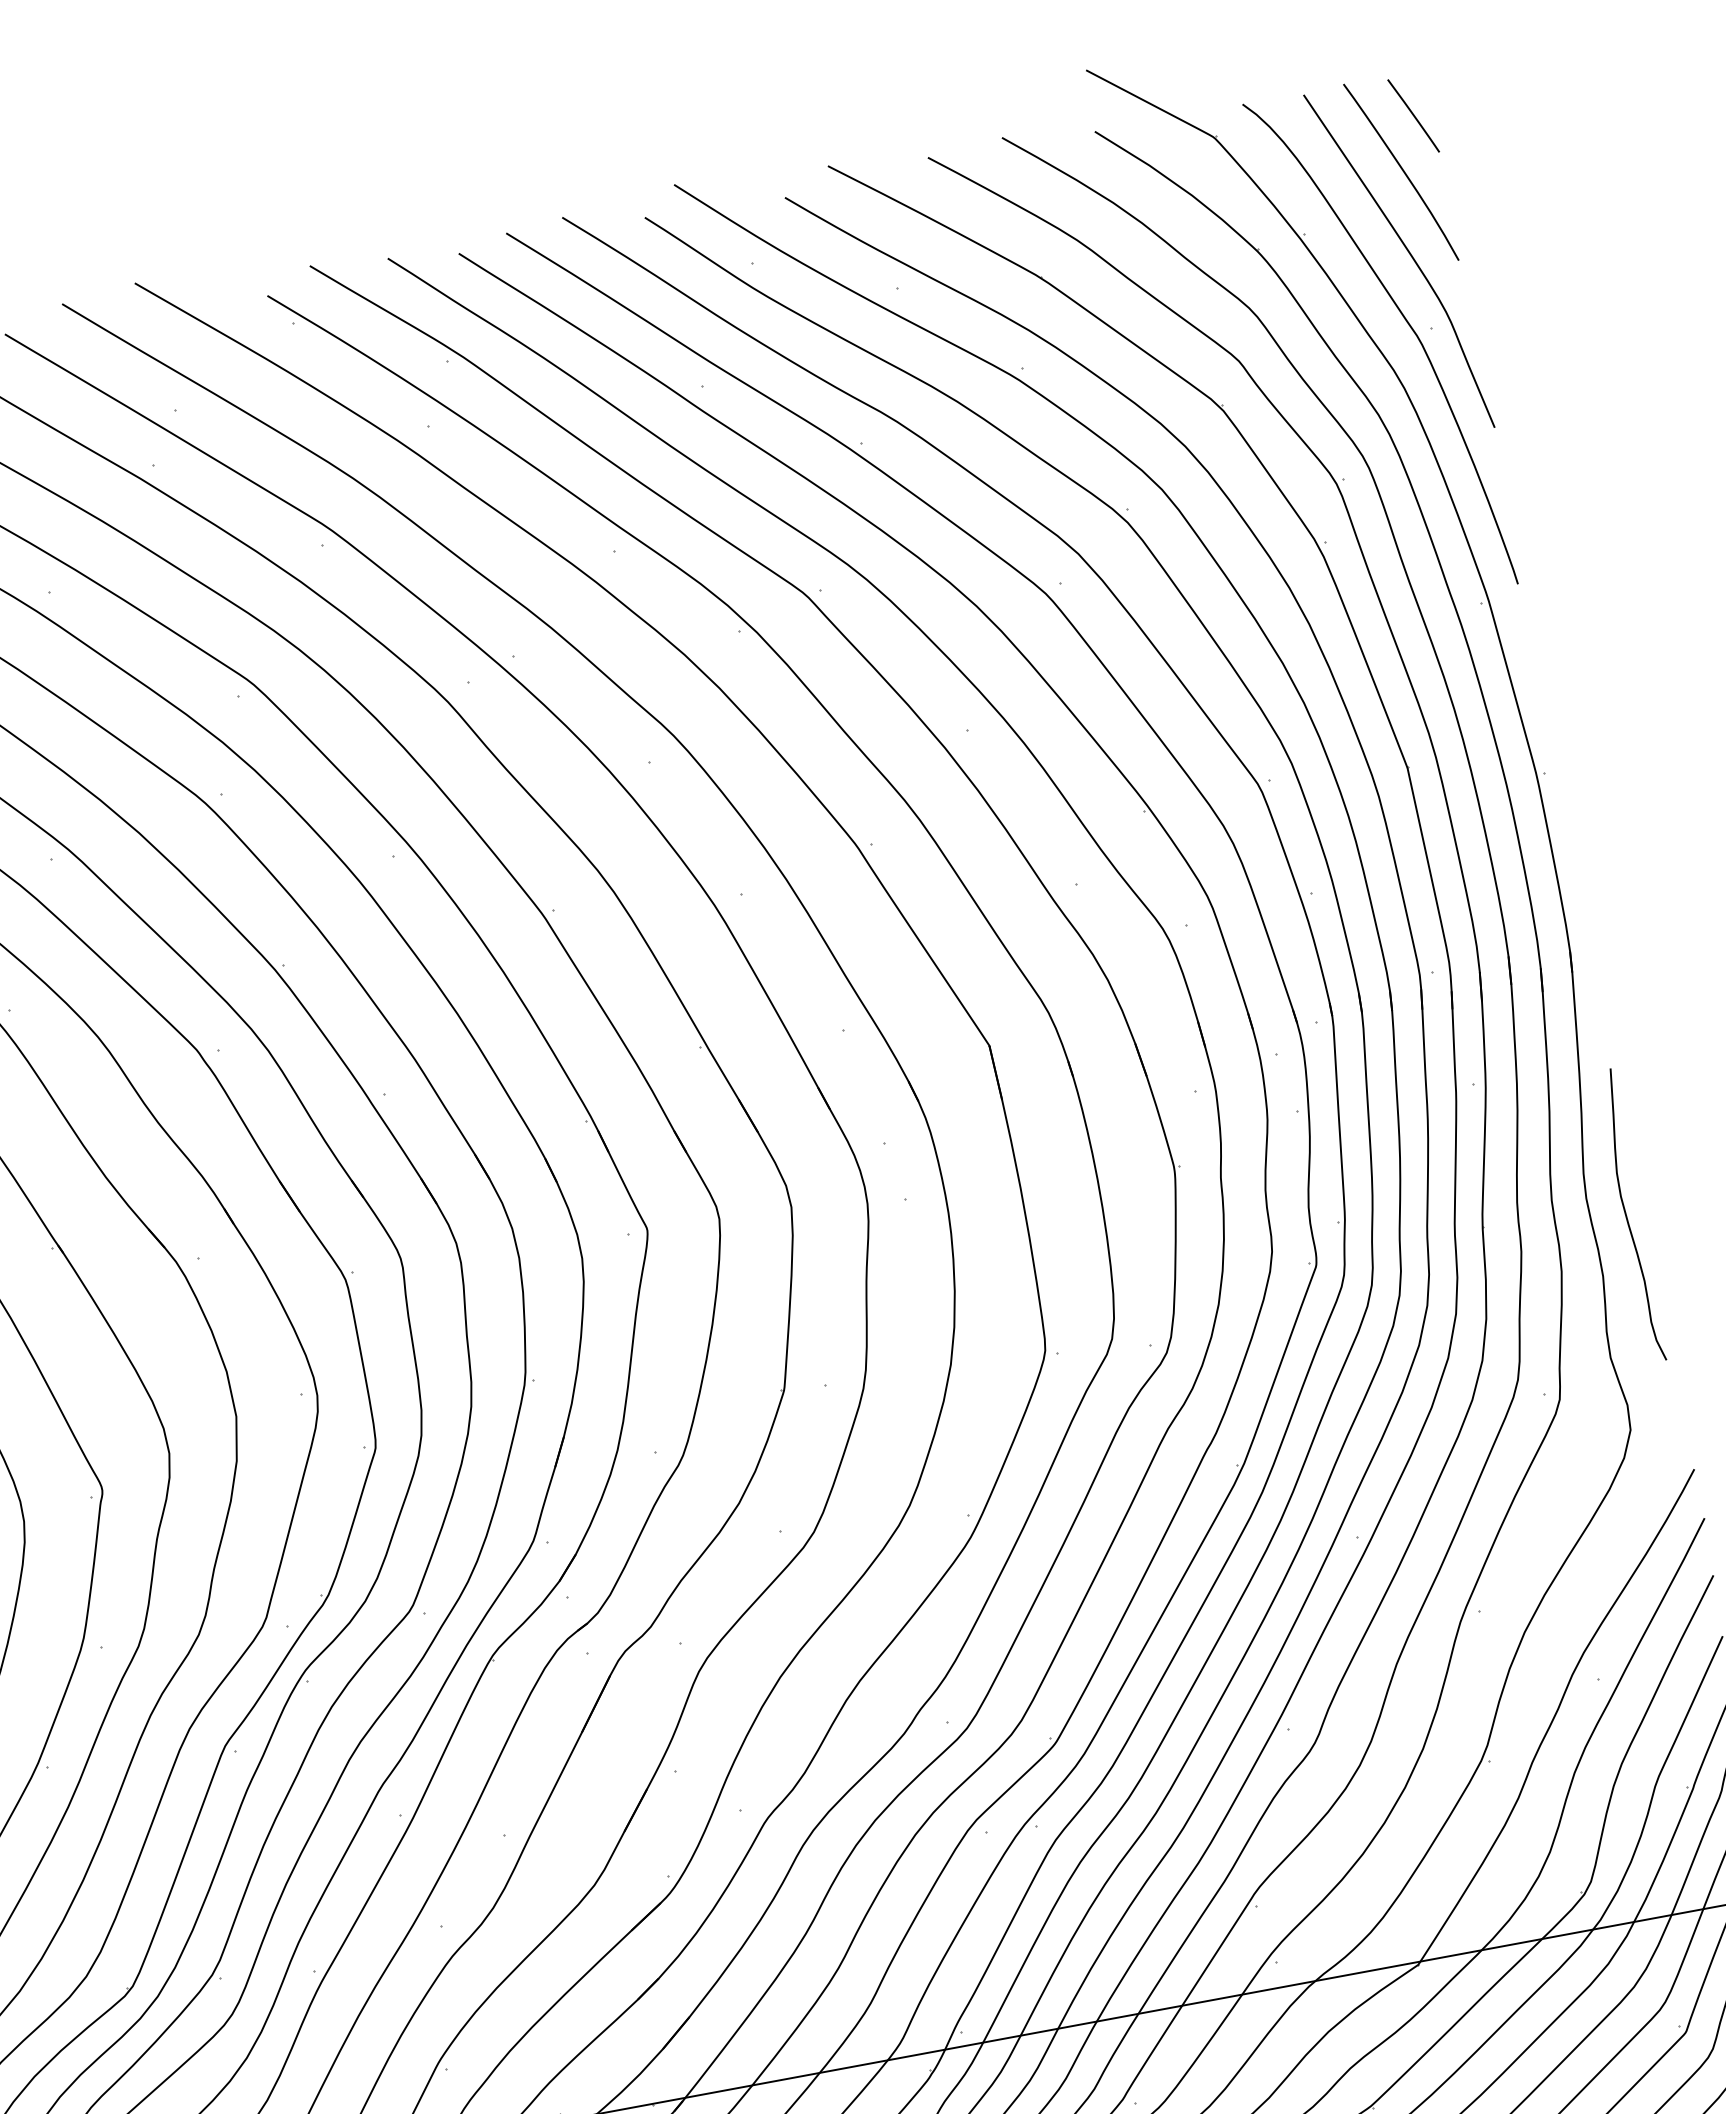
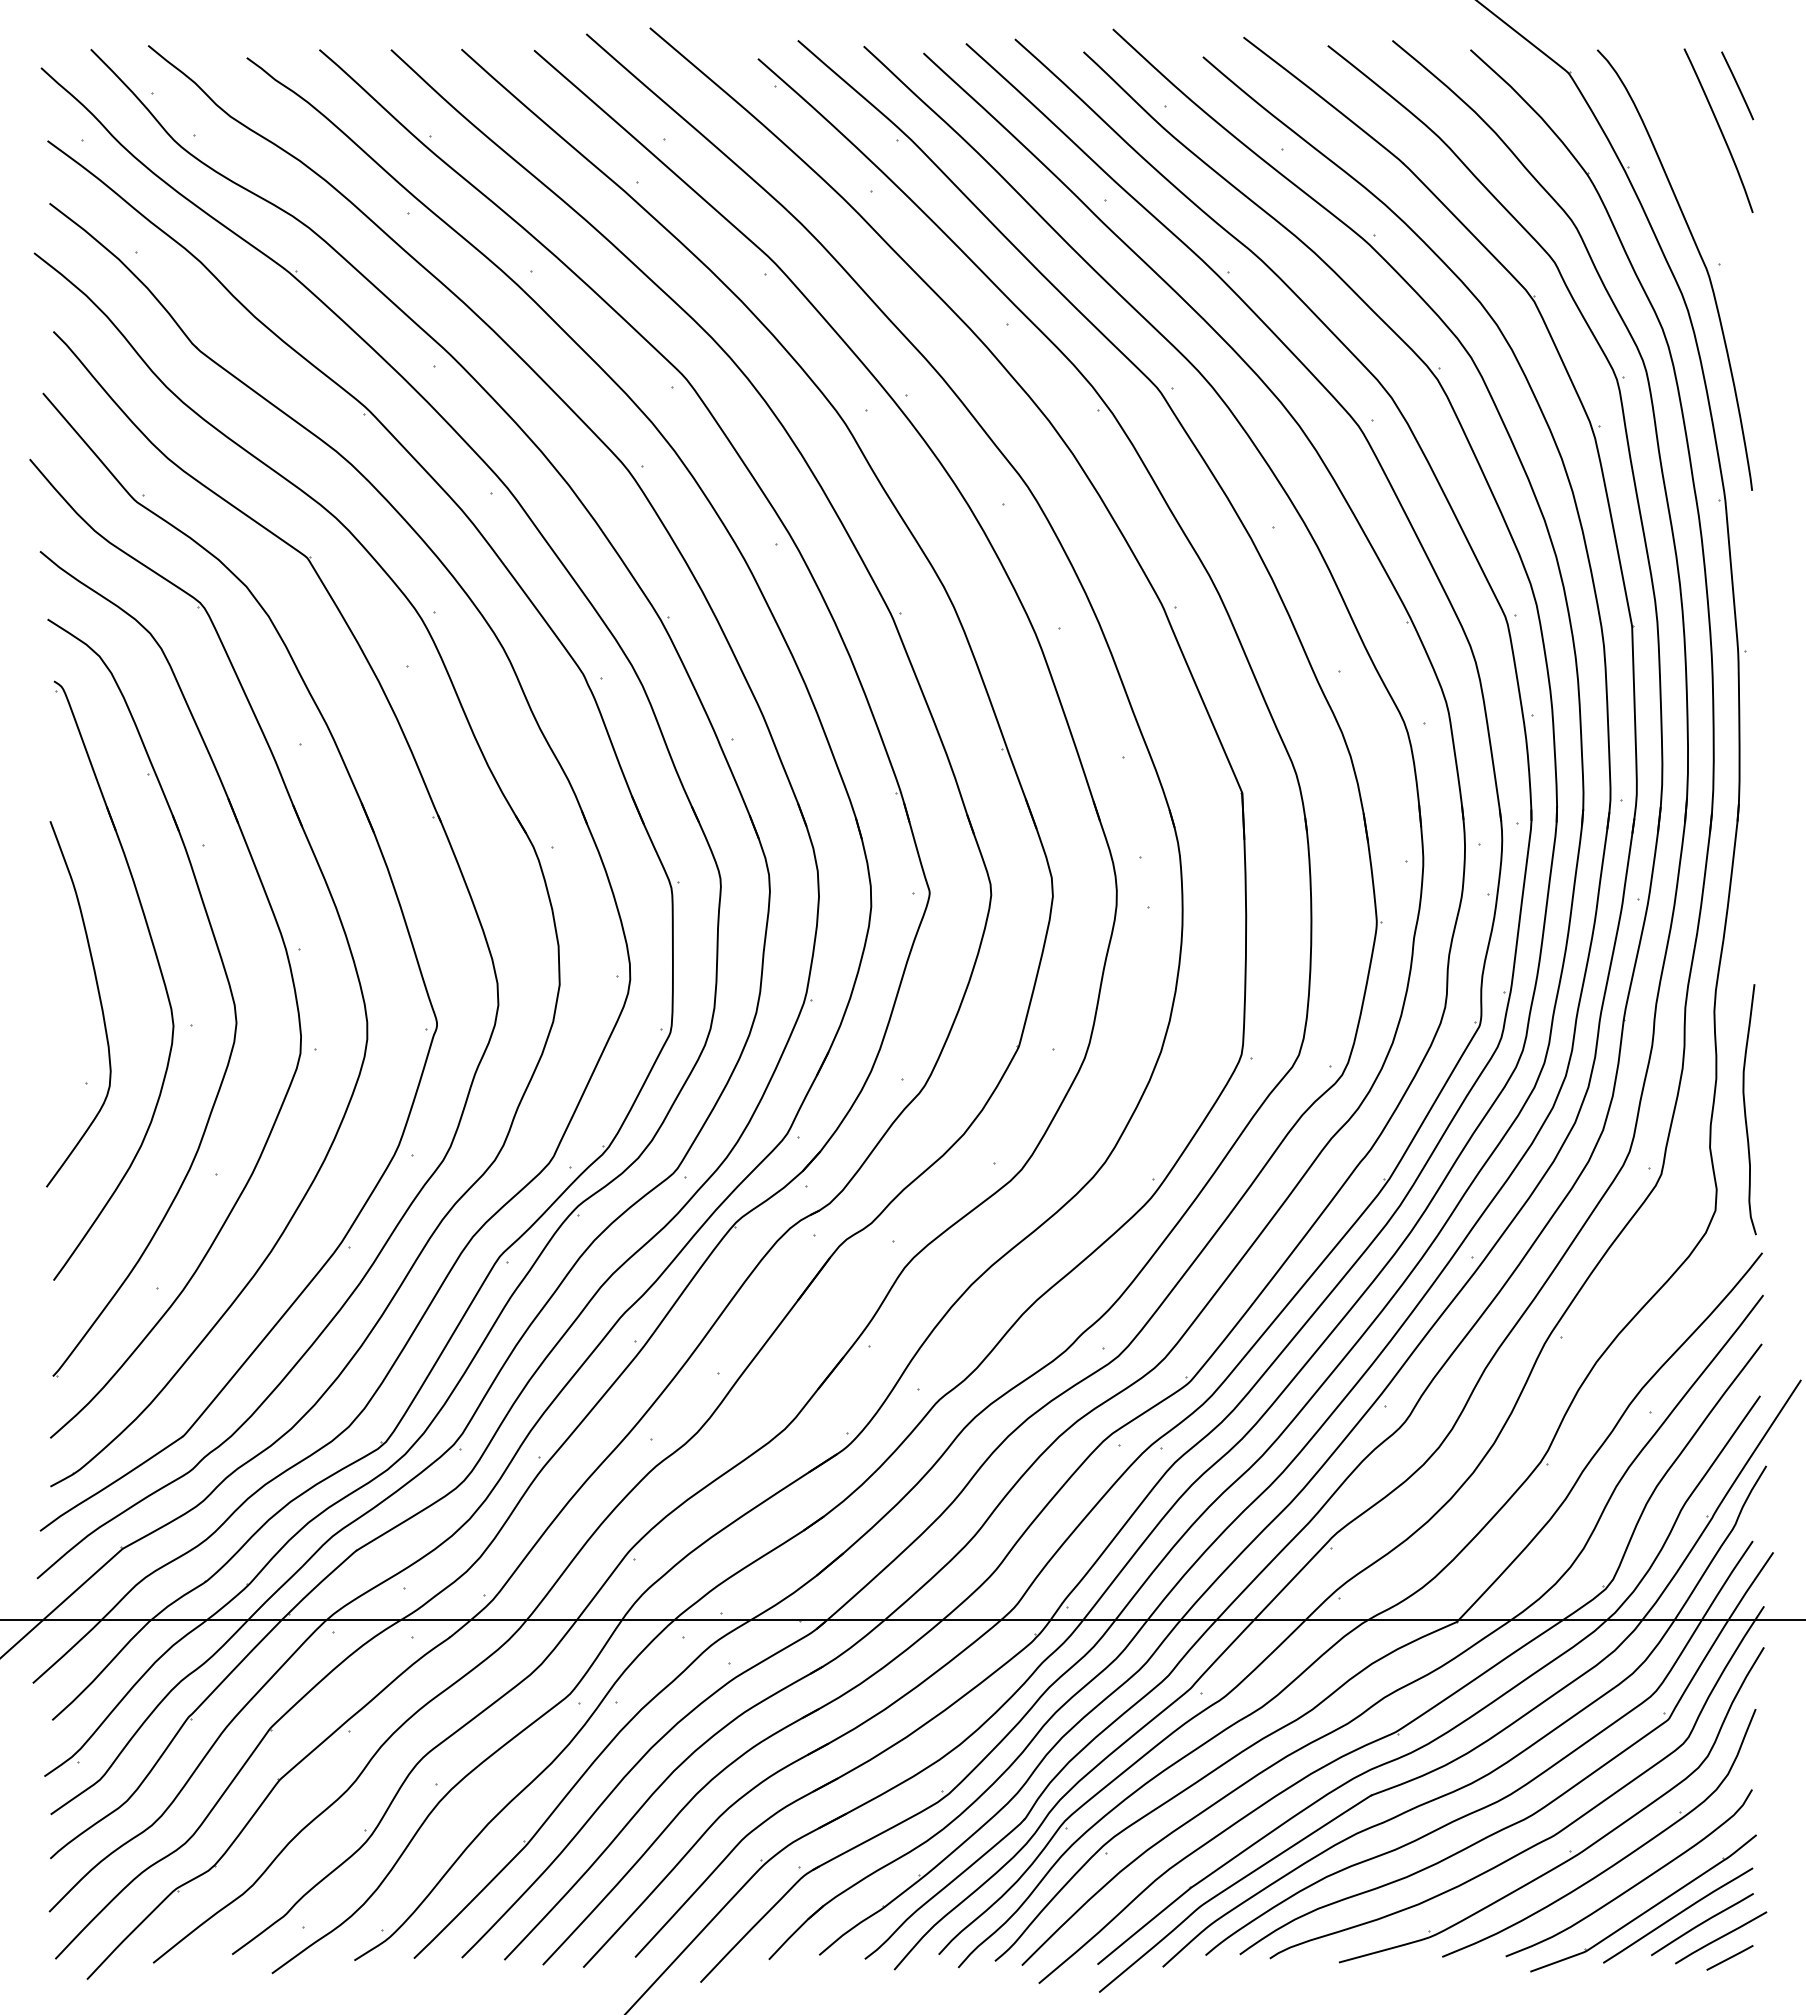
curve: (1409, 254) -> (1712, 200), removed
curve: (1627, 1216) -> (1745, 1109), moved

